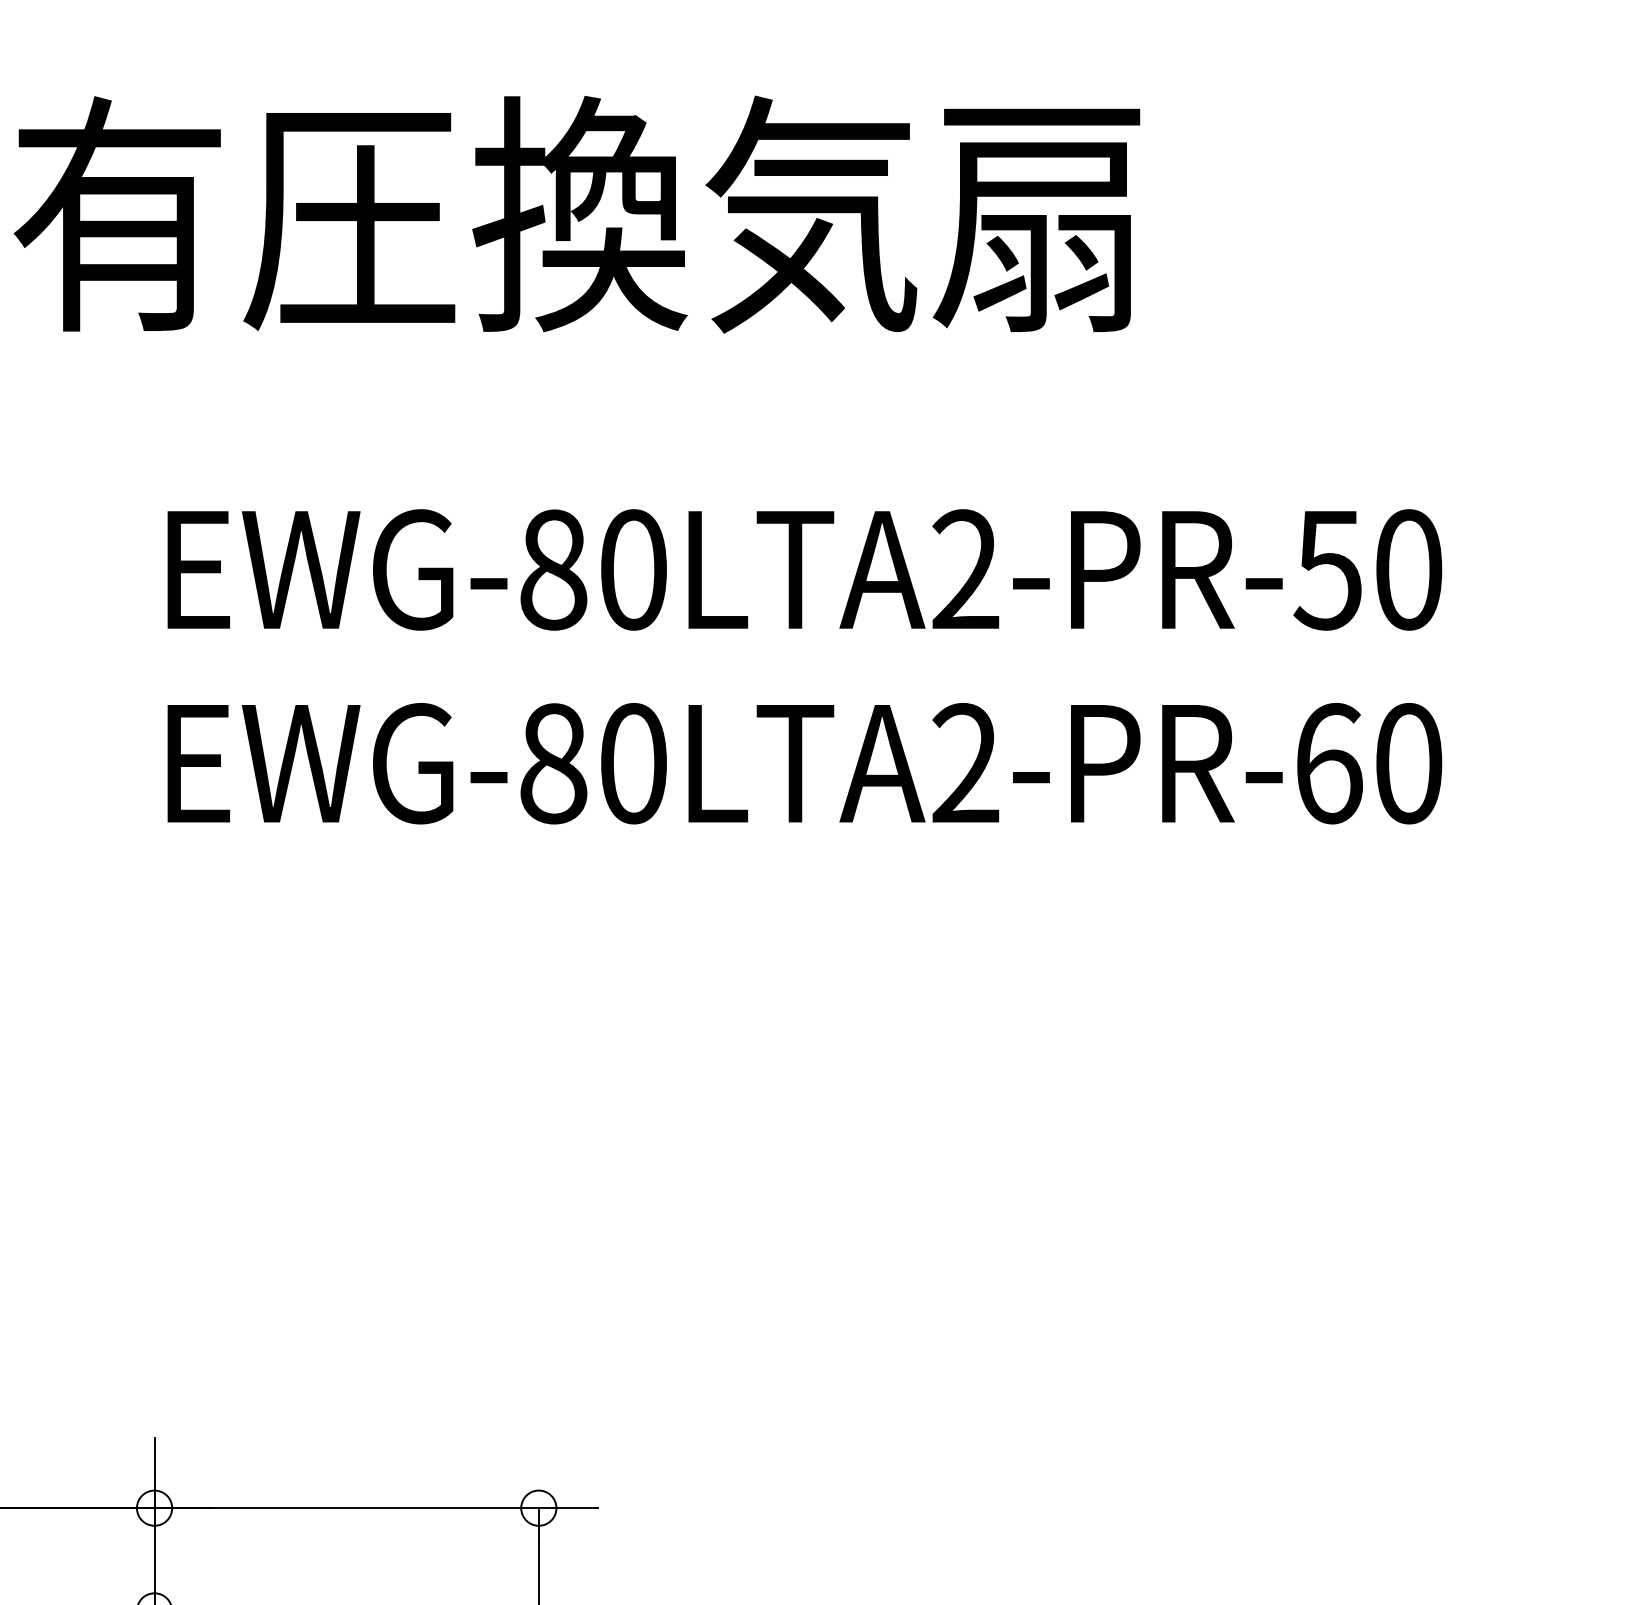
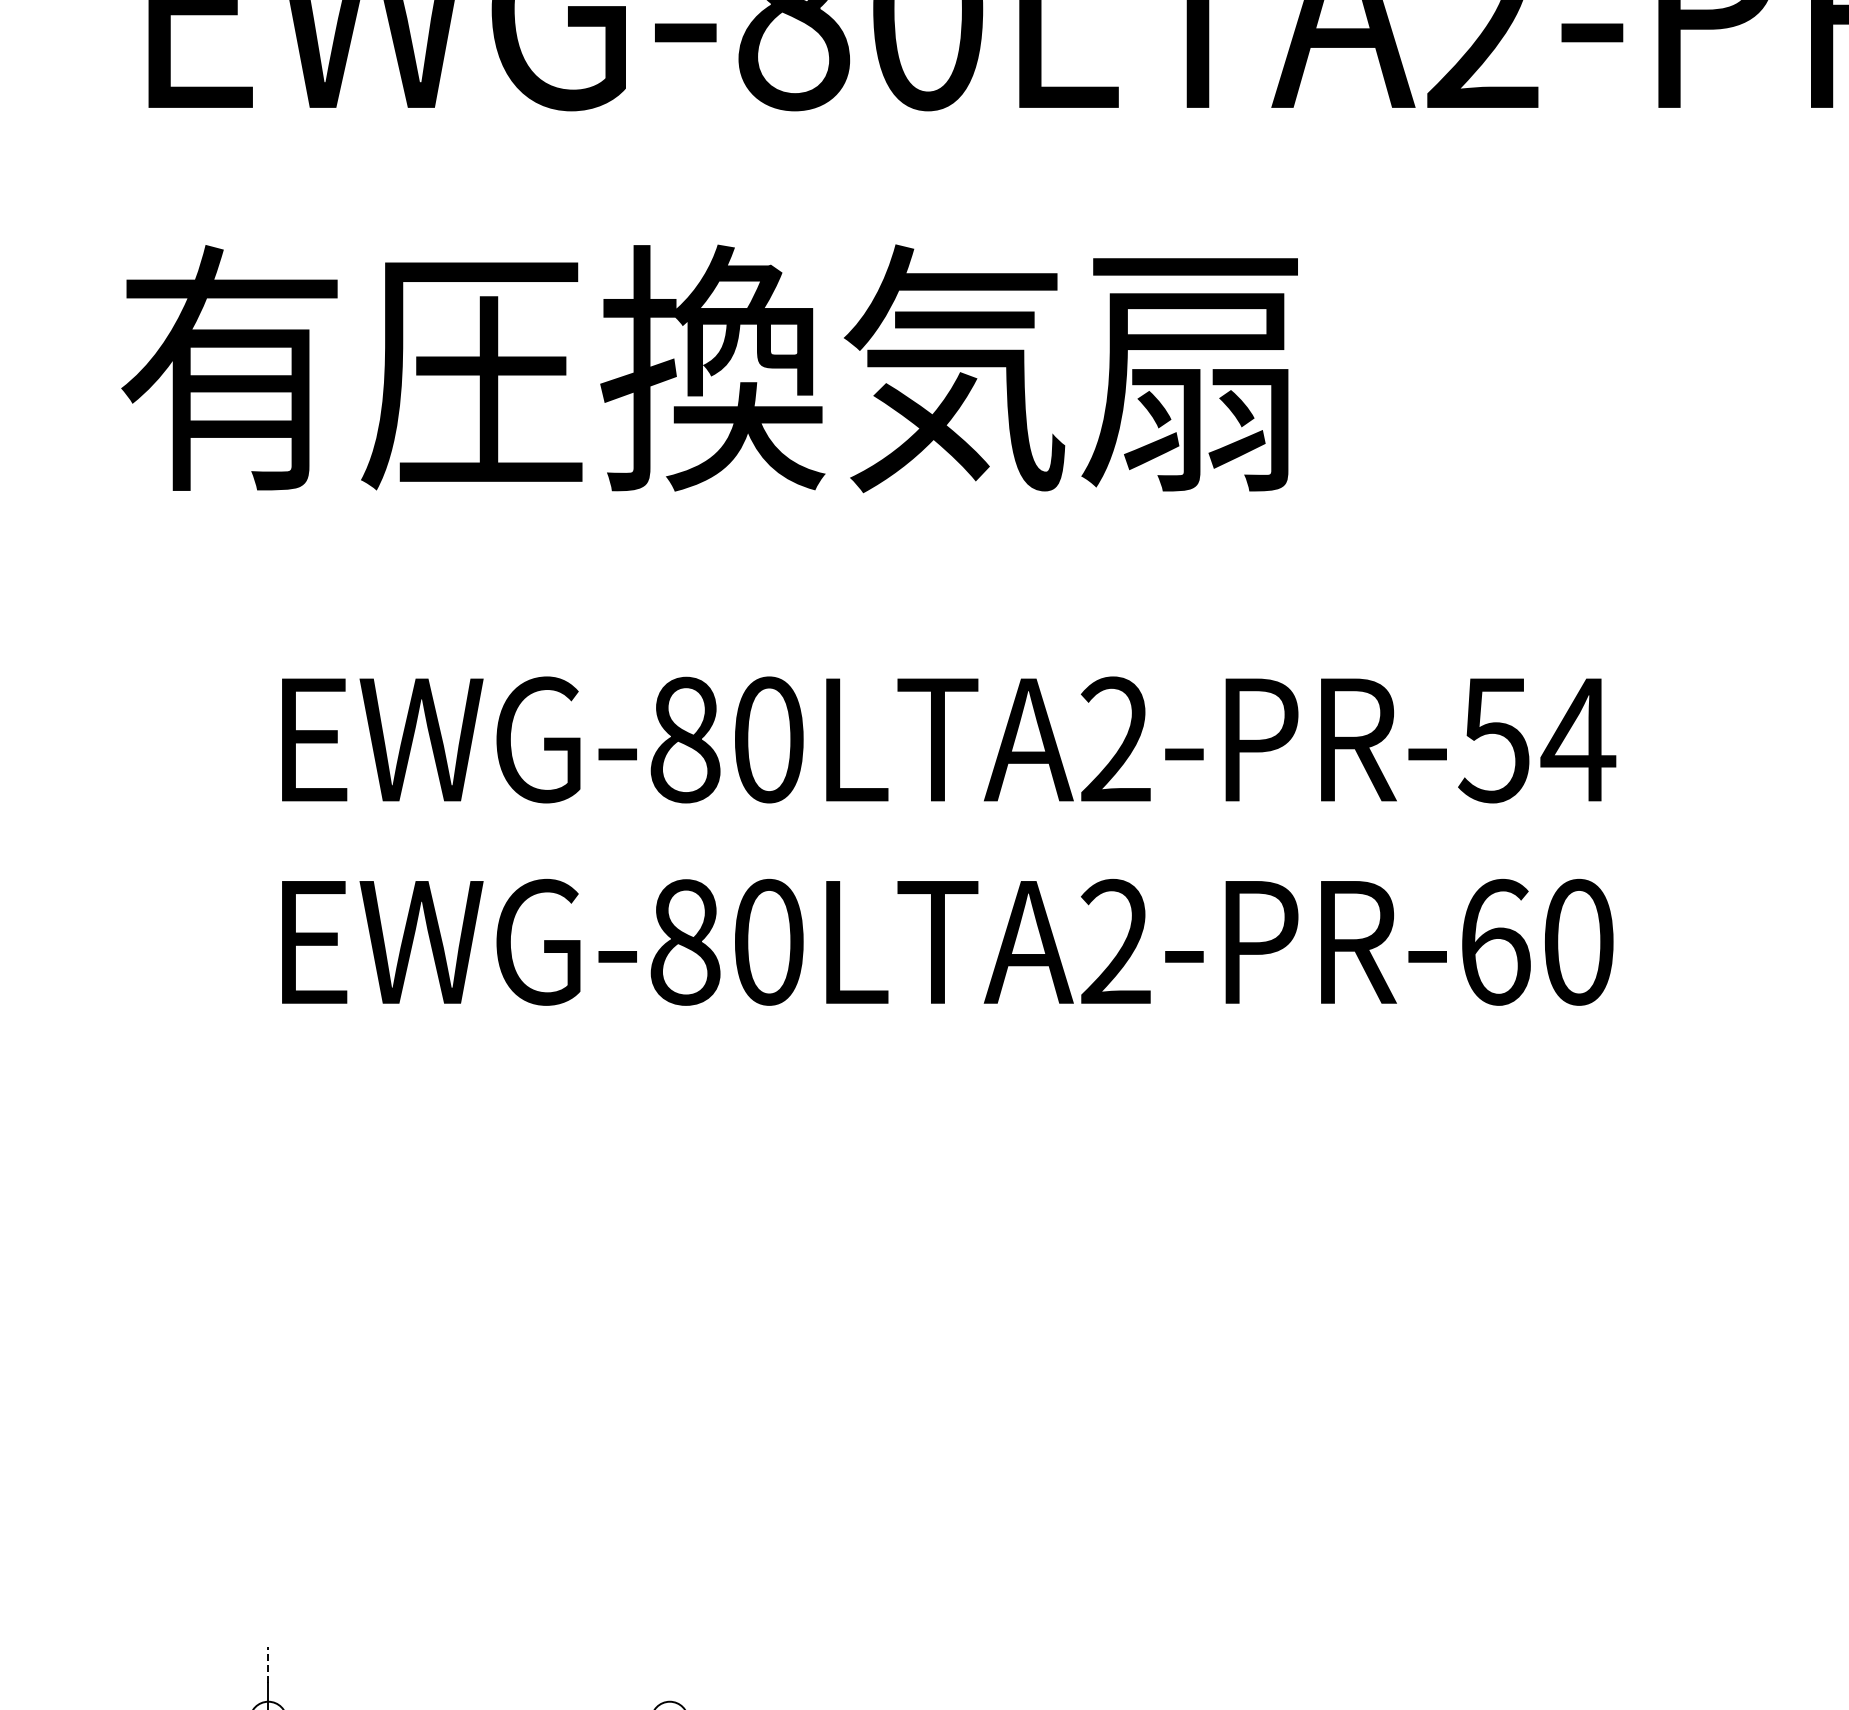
text: (1408, 569) -> (1578, 739), EWG-80LTA2-PR-50 -> EWG-80LTA2-PR-54
line: (154, 1454) -> (268, 1664), solid -> dashed

